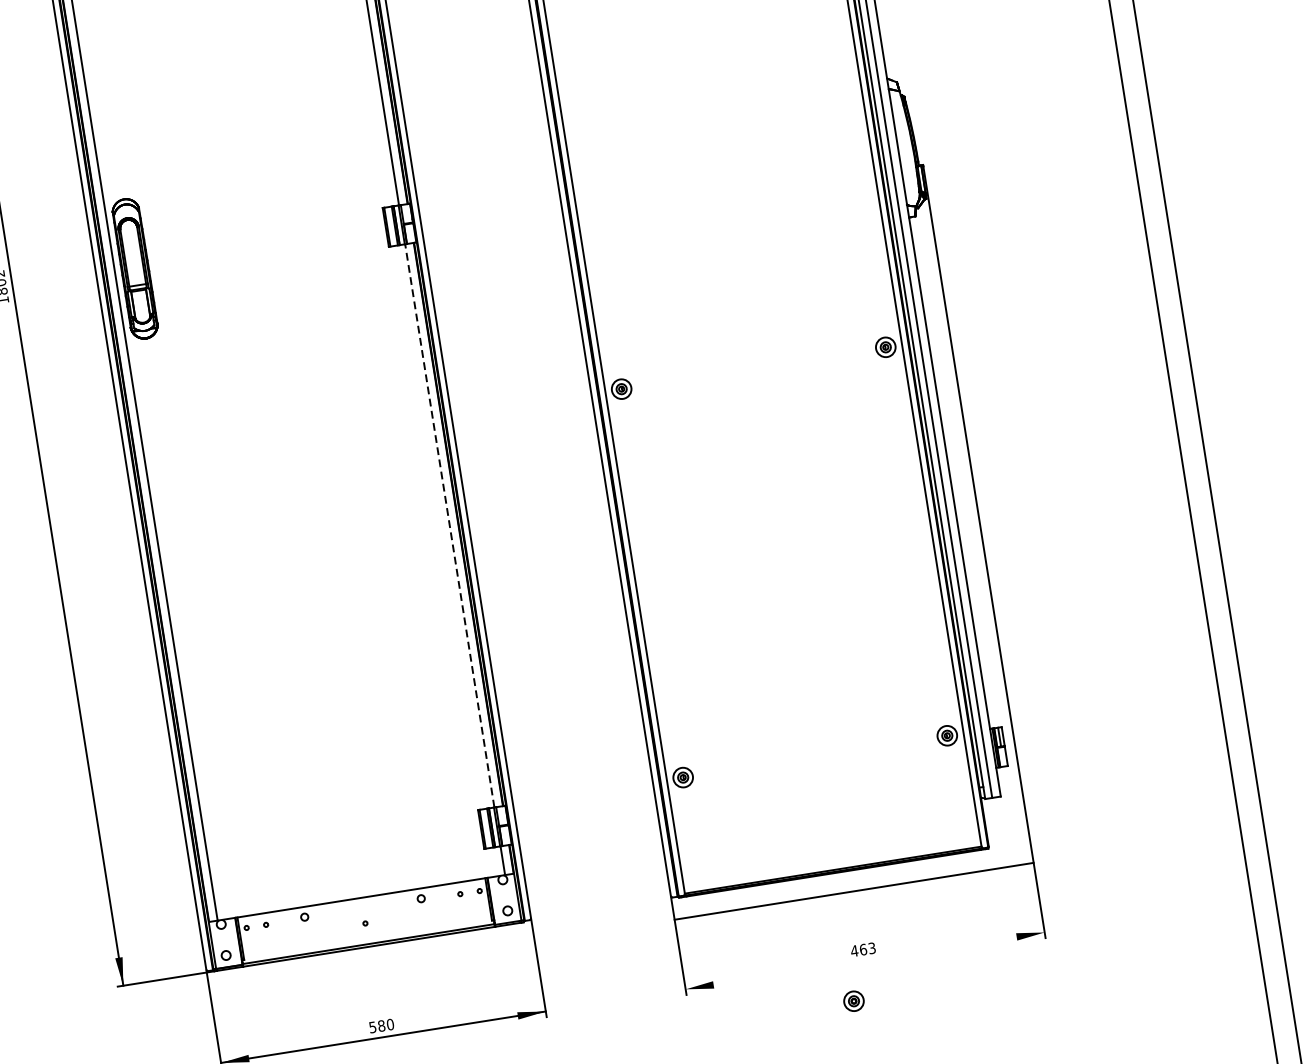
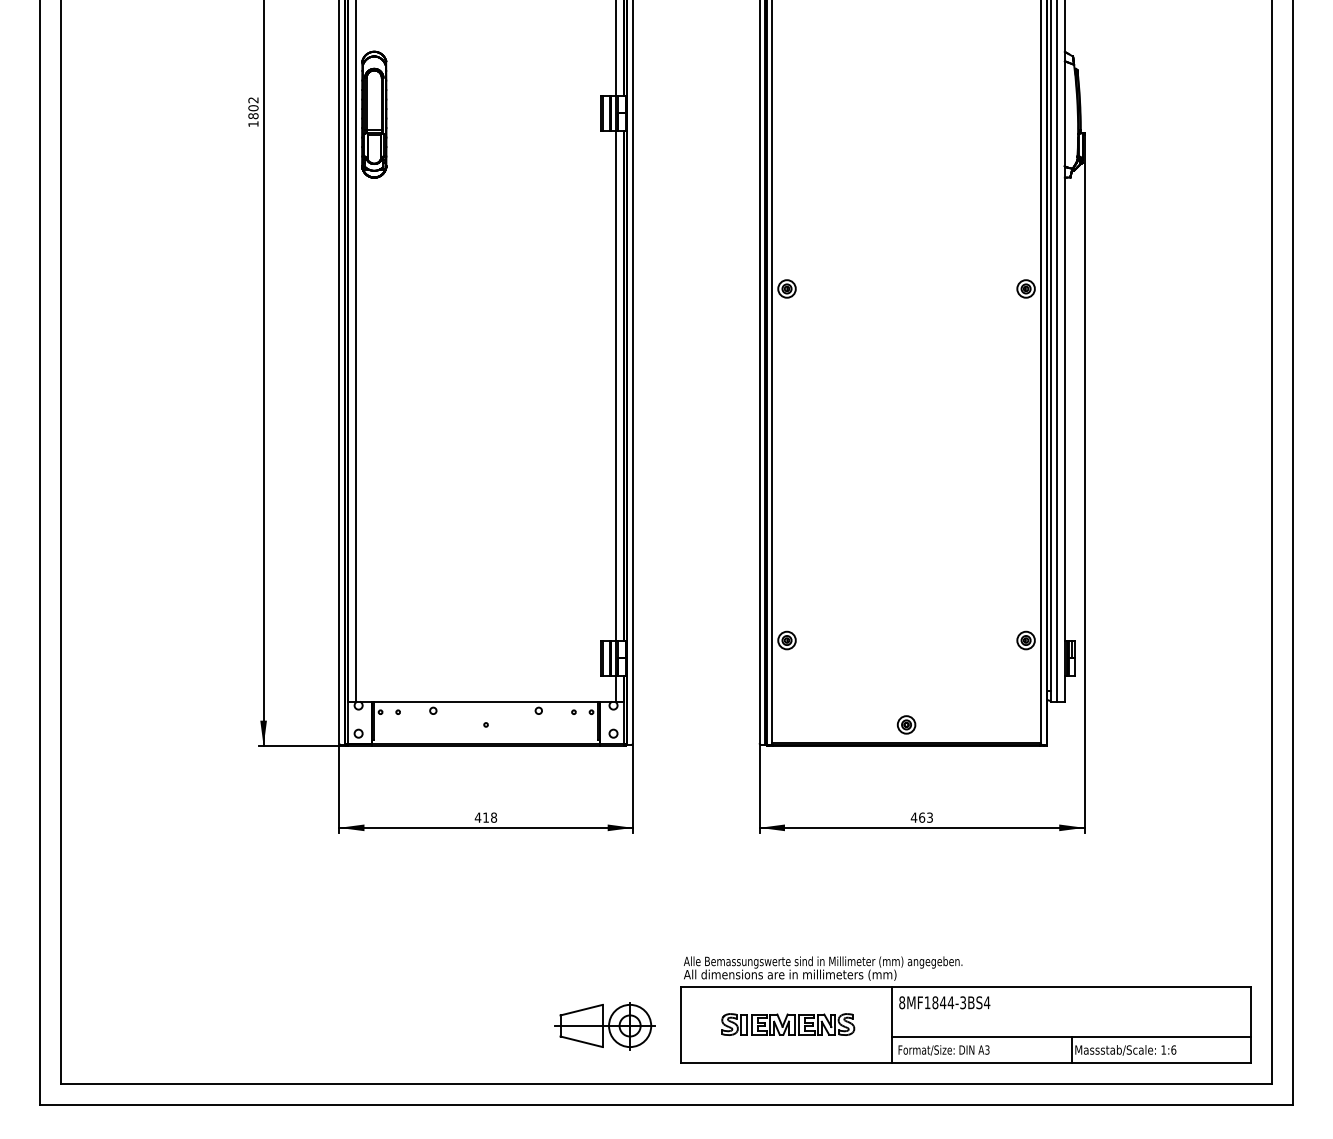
line: (450, 525) -> (616, 385), dashed -> solid
line: (853, 891) -> (921, 827), moved
part: (853, 1000) -> (906, 724), moved
text: (381, 1025) -> (485, 817), 580 -> 418

